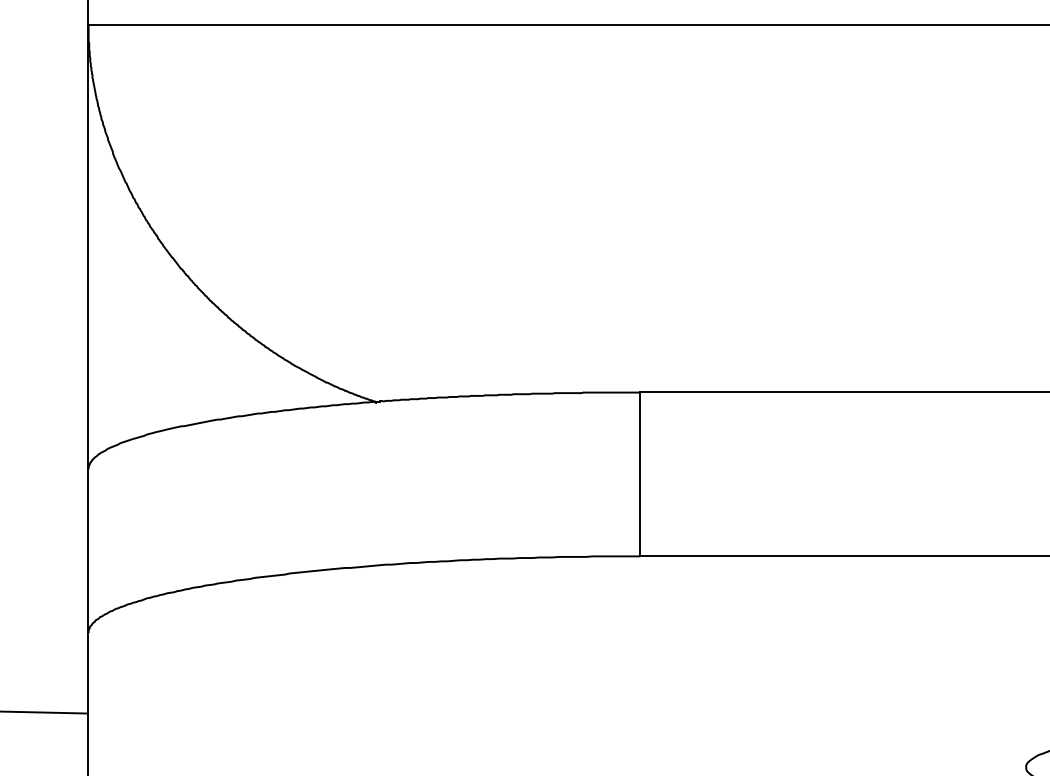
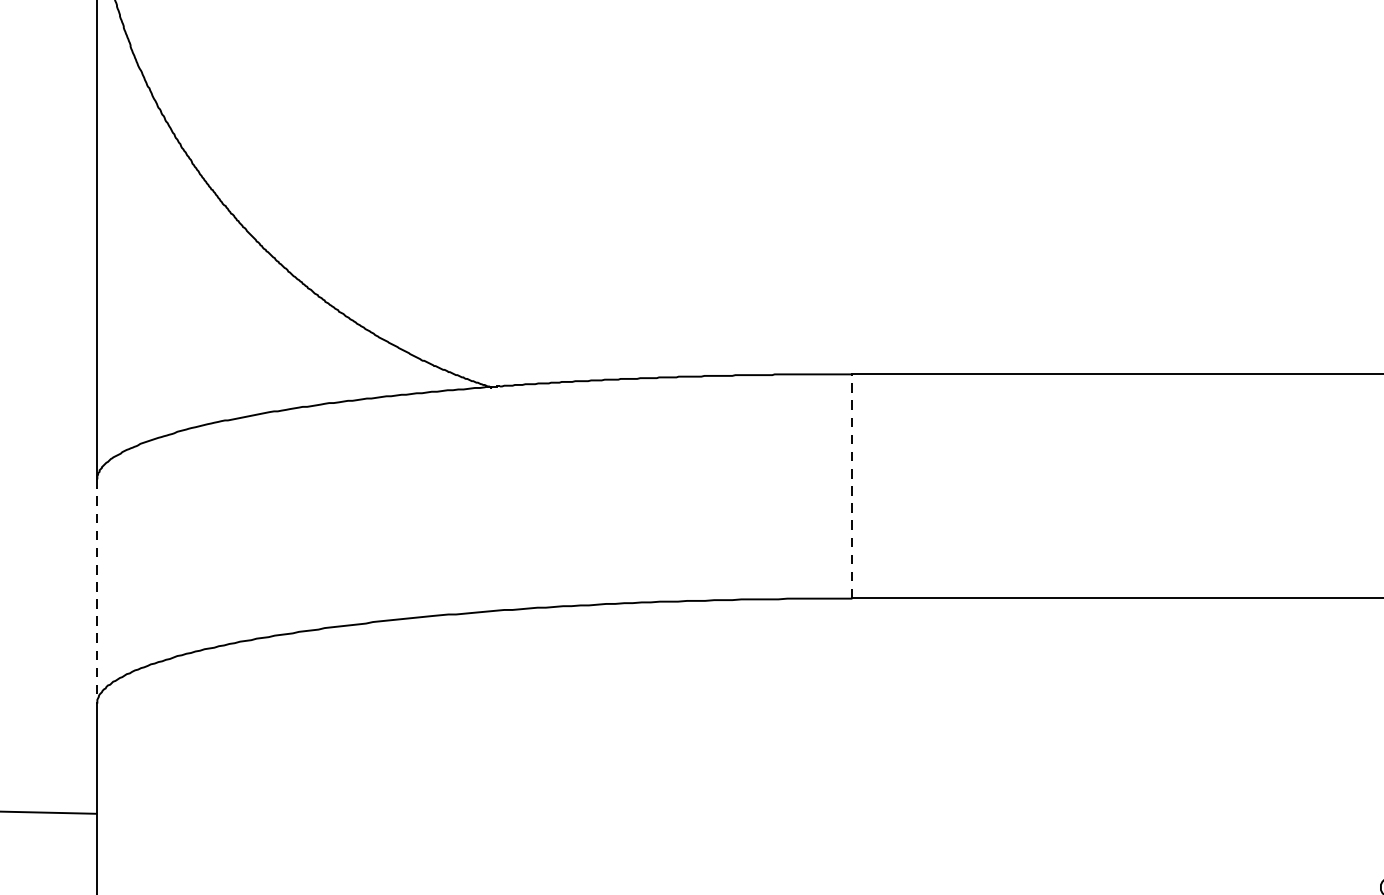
line: (640, 474) -> (852, 486), solid -> dashed
line: (88, 551) -> (97, 591), solid -> dashed

